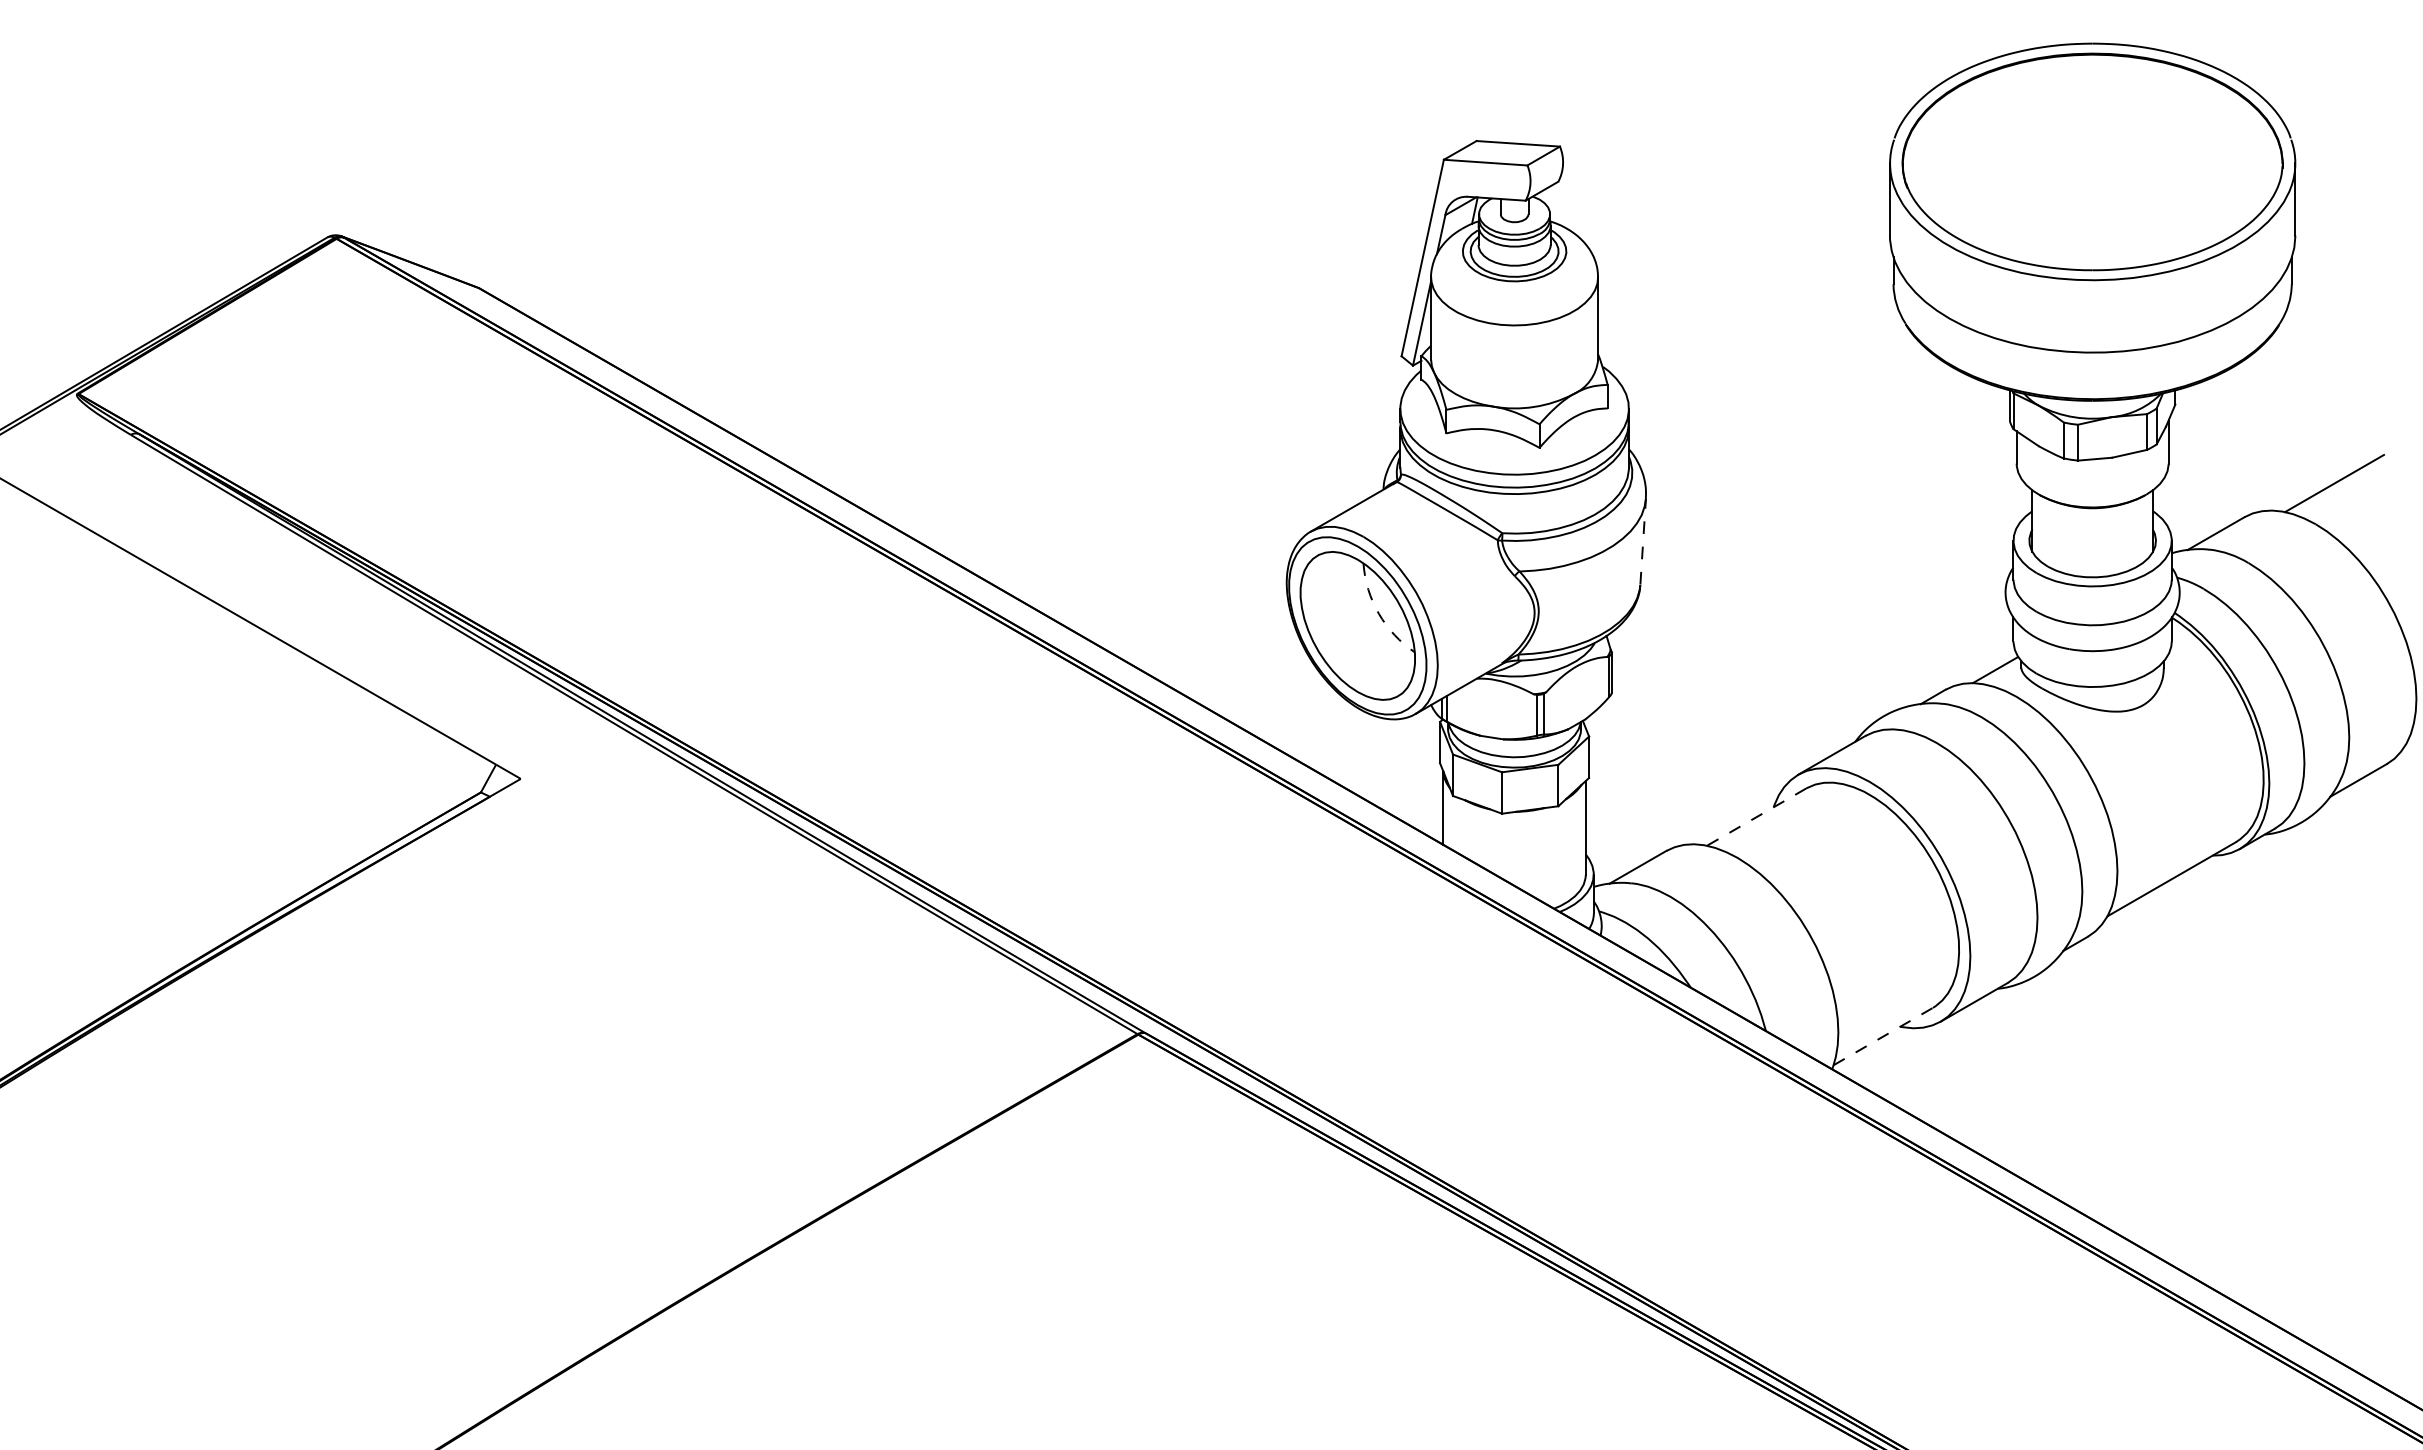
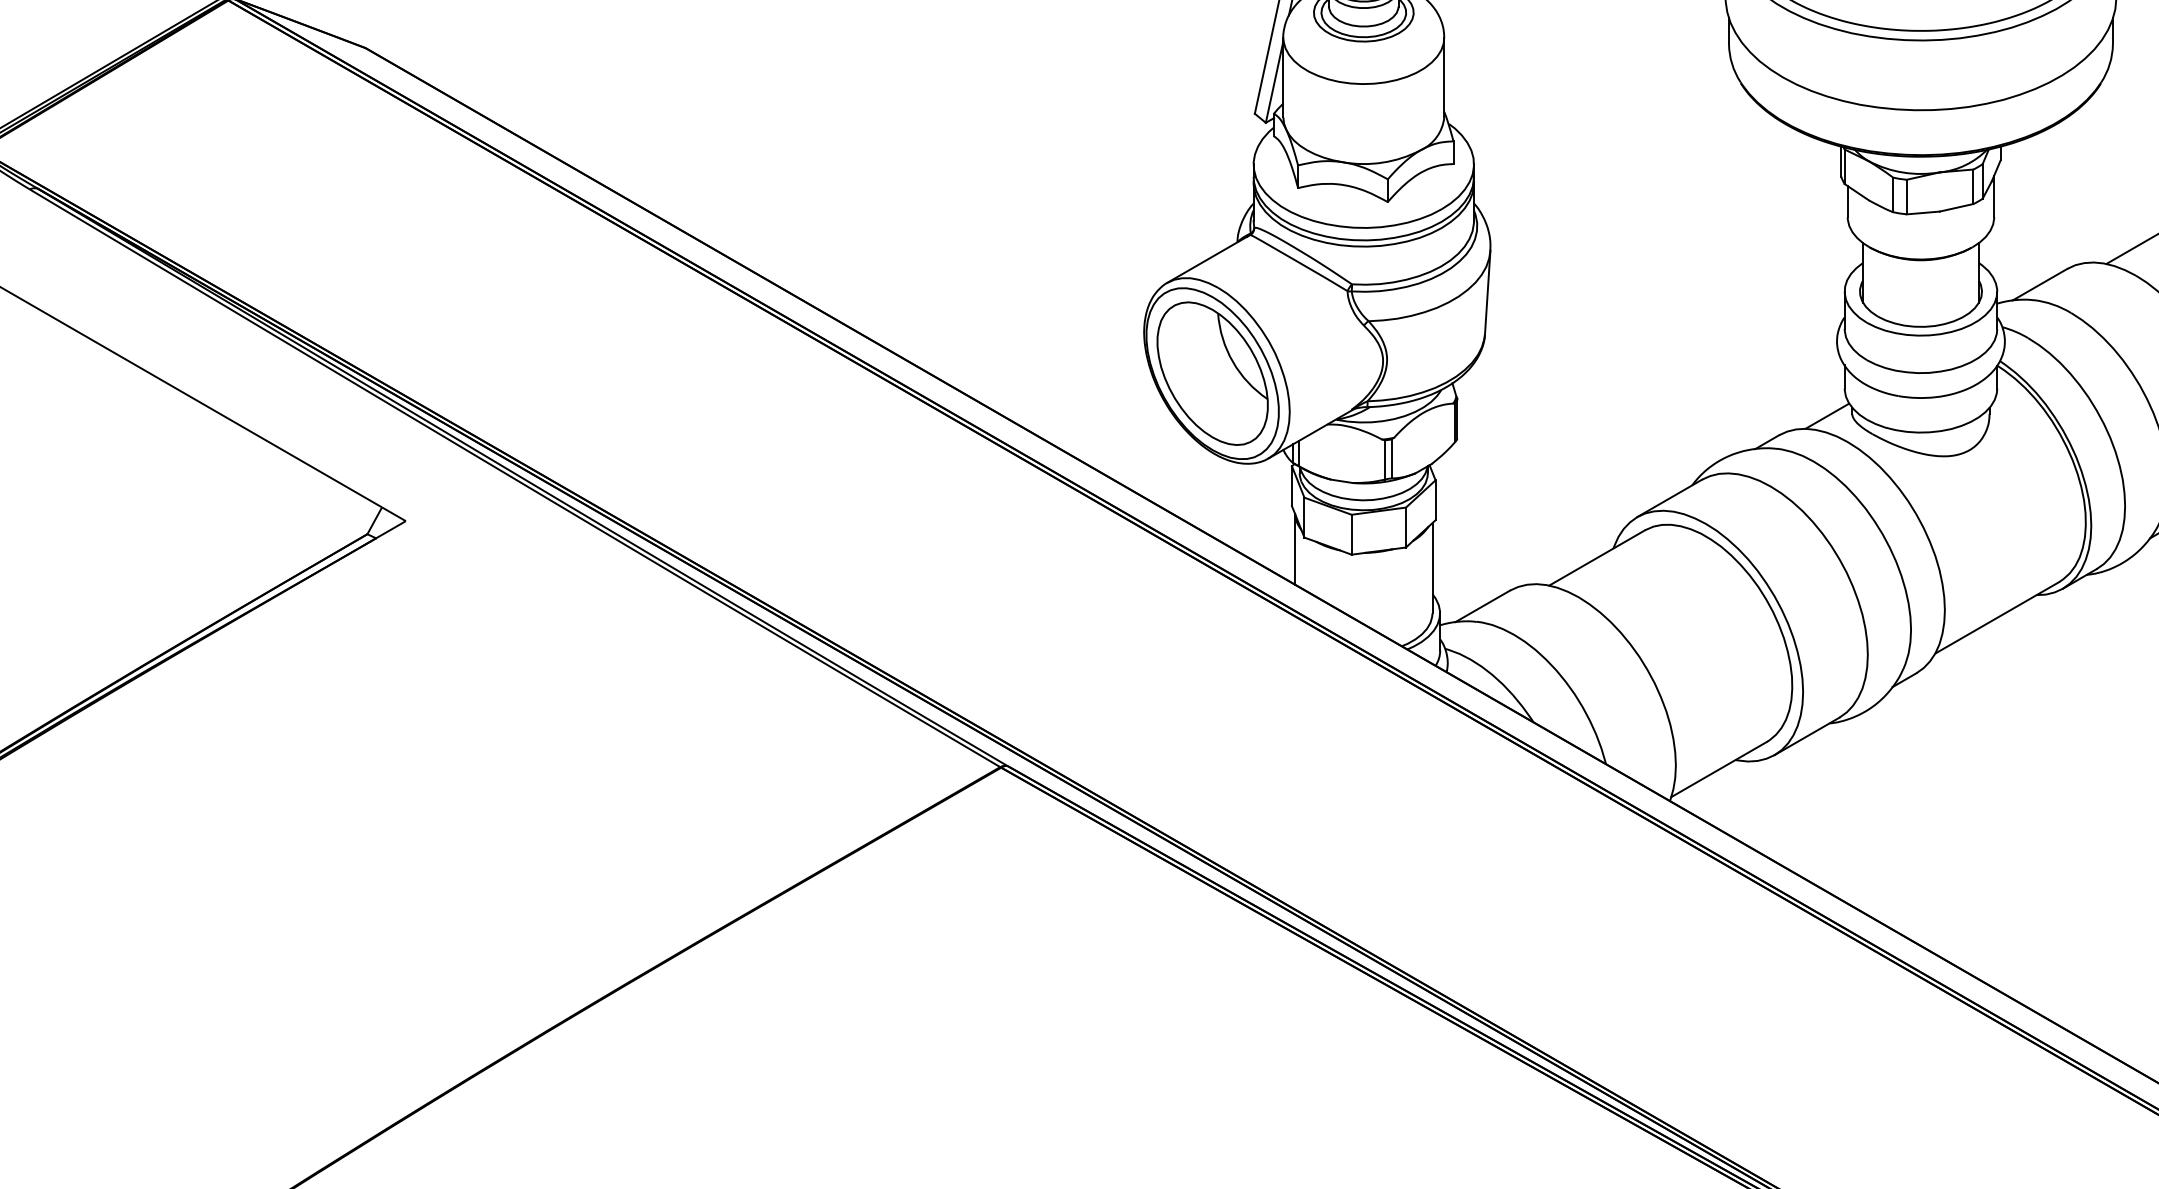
line: (1643, 540) -> (1488, 291), dashed -> solid
arc: (1378, 613) -> (1232, 361), dashed -> solid
line: (1756, 817) -> (1596, 558), dashed -> solid
line: (1883, 1036) -> (1719, 769), dashed -> solid

